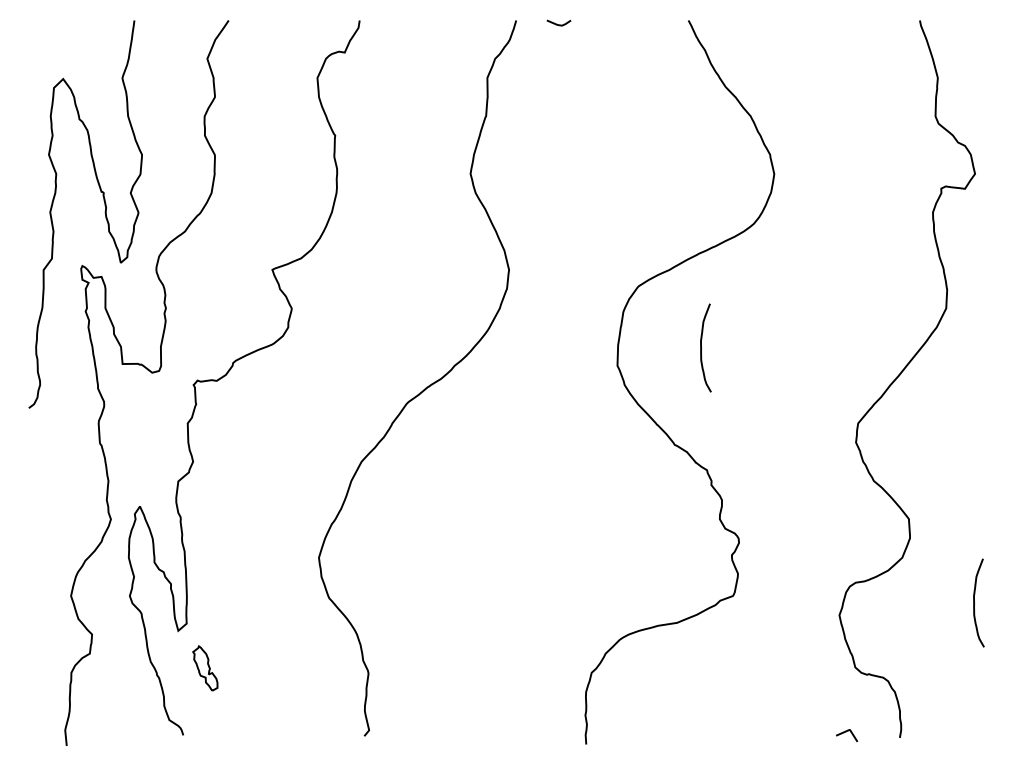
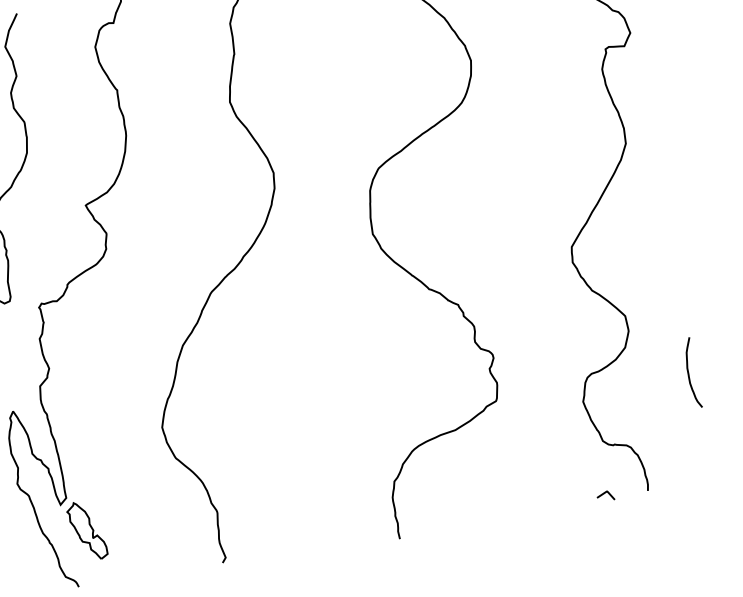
curve: (701, 347) -> (436, 208), removed
part: (205, 668) -> (87, 531), size x1.67

